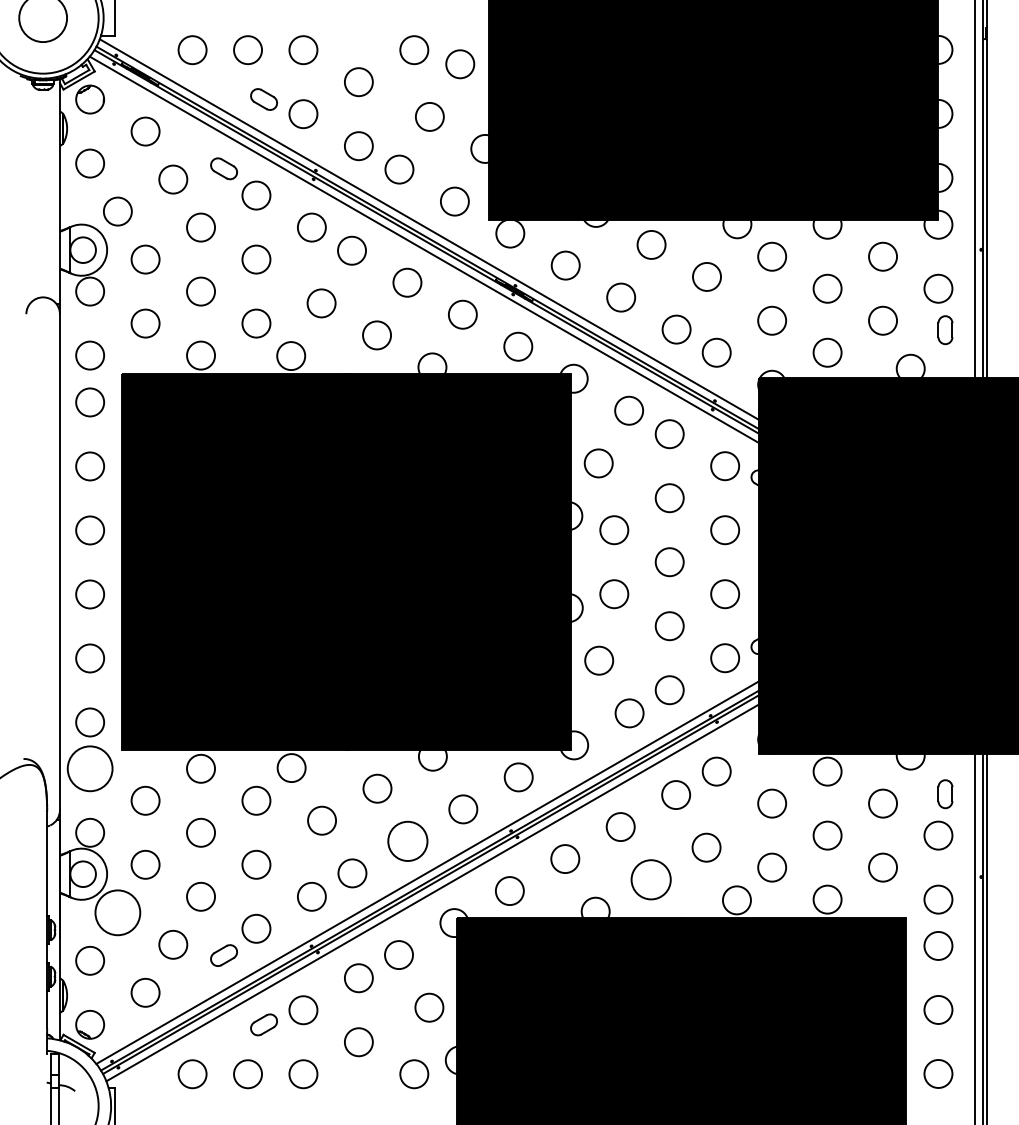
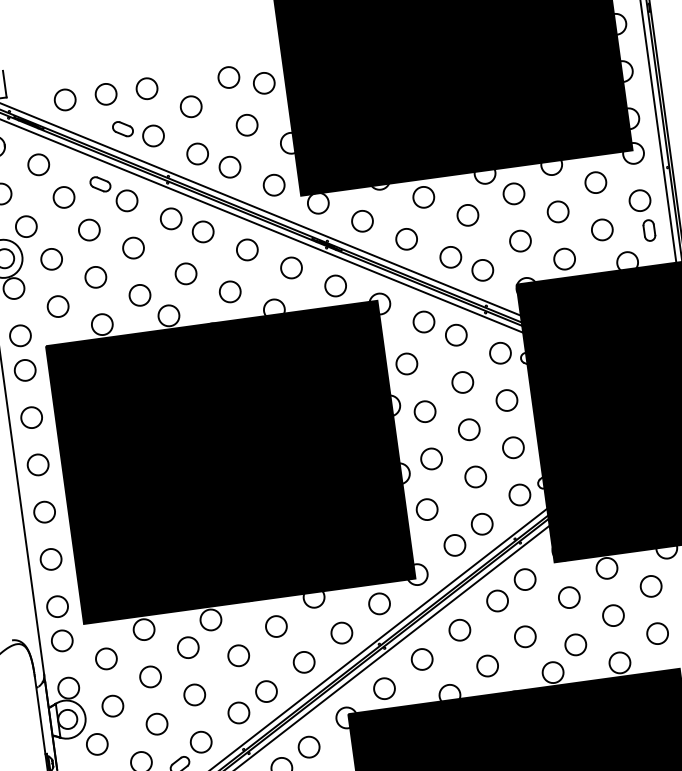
circle: (90, 768) -> (62, 640), size x0.62
circle: (407, 841) -> (303, 662), size x0.71
circle: (650, 879) -> (487, 665), size x0.71
circle: (117, 912) -> (96, 744), size x0.62

